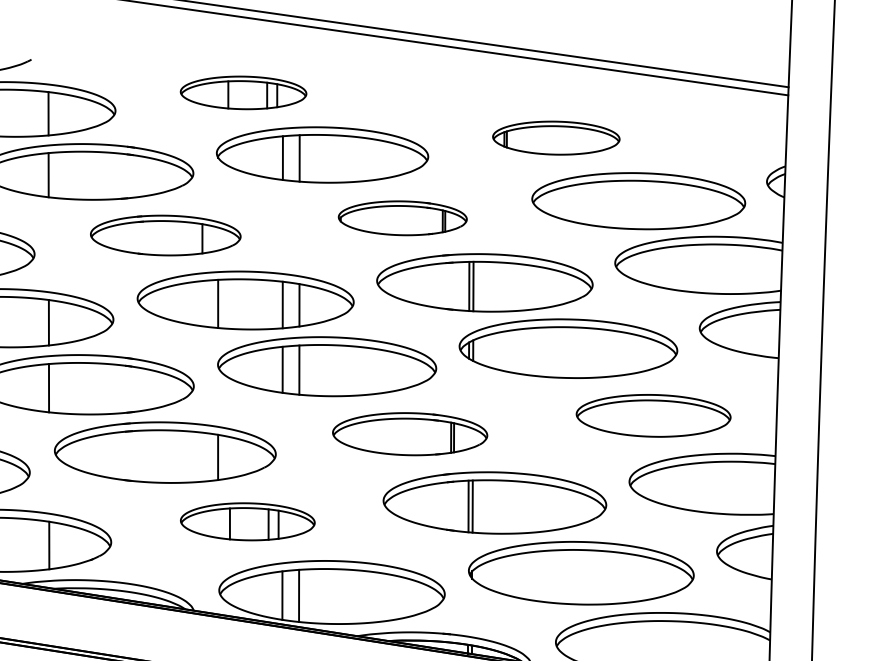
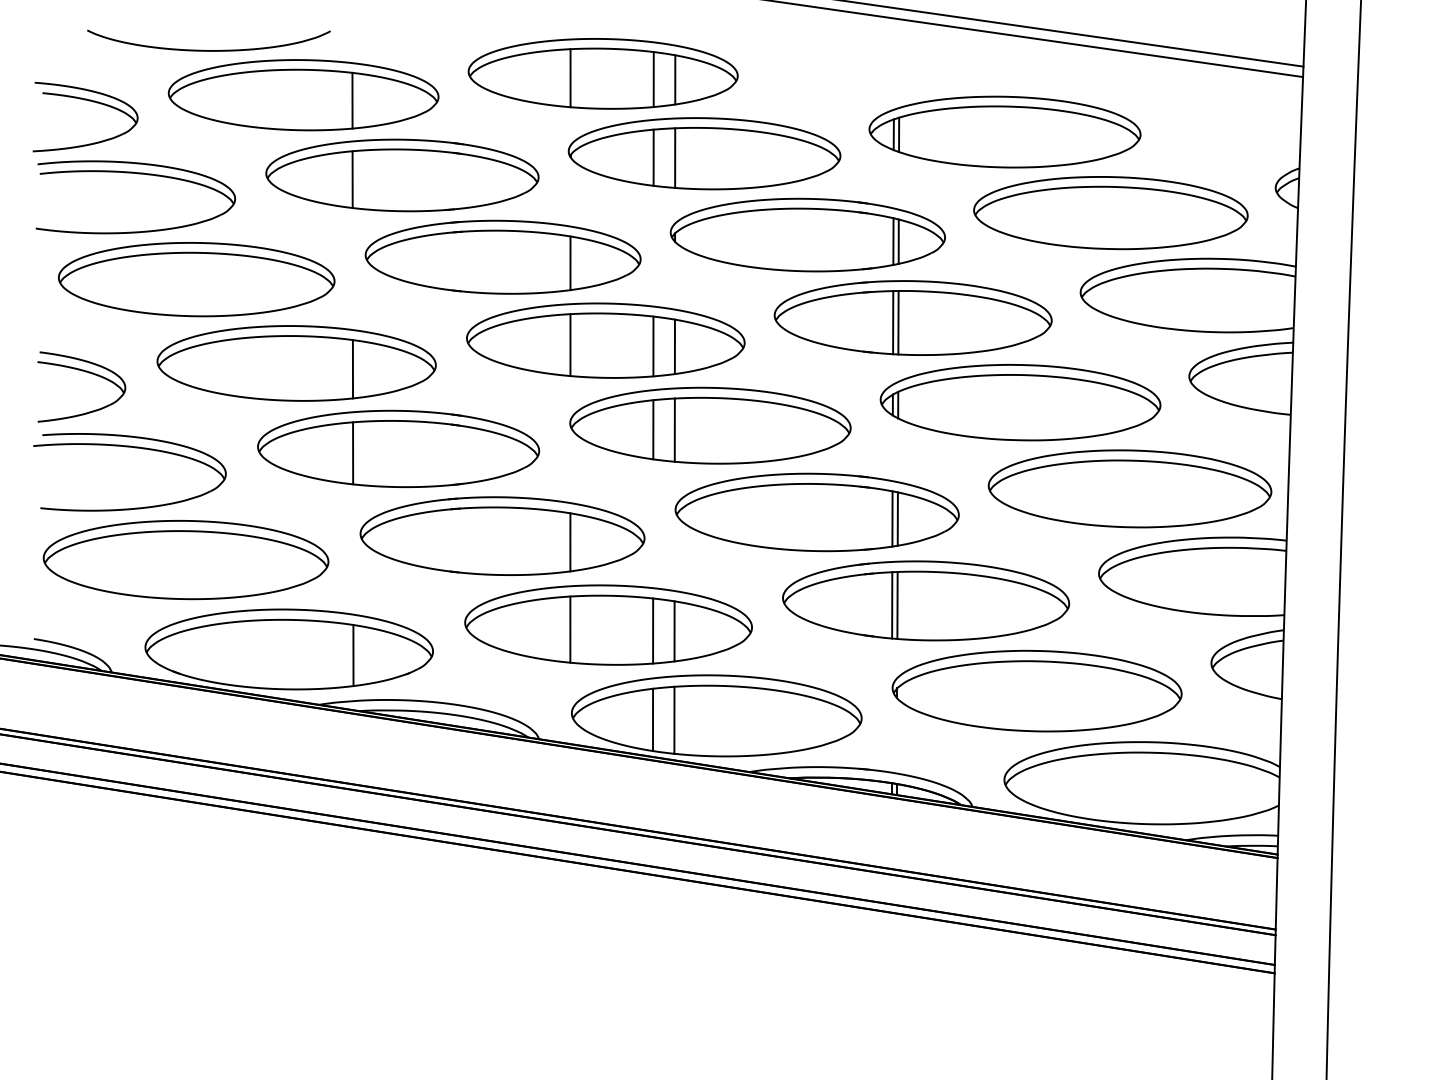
part: (243, 92) -> (602, 73), size x1.67
part: (555, 137) -> (1004, 131), size x1.67
part: (402, 217) -> (807, 234), size x1.67
part: (165, 234) -> (502, 256), size x1.43
part: (653, 415) -> (1129, 488), size x1.43
part: (409, 434) -> (816, 512), size x1.43
part: (247, 521) -> (608, 624), size x1.67

